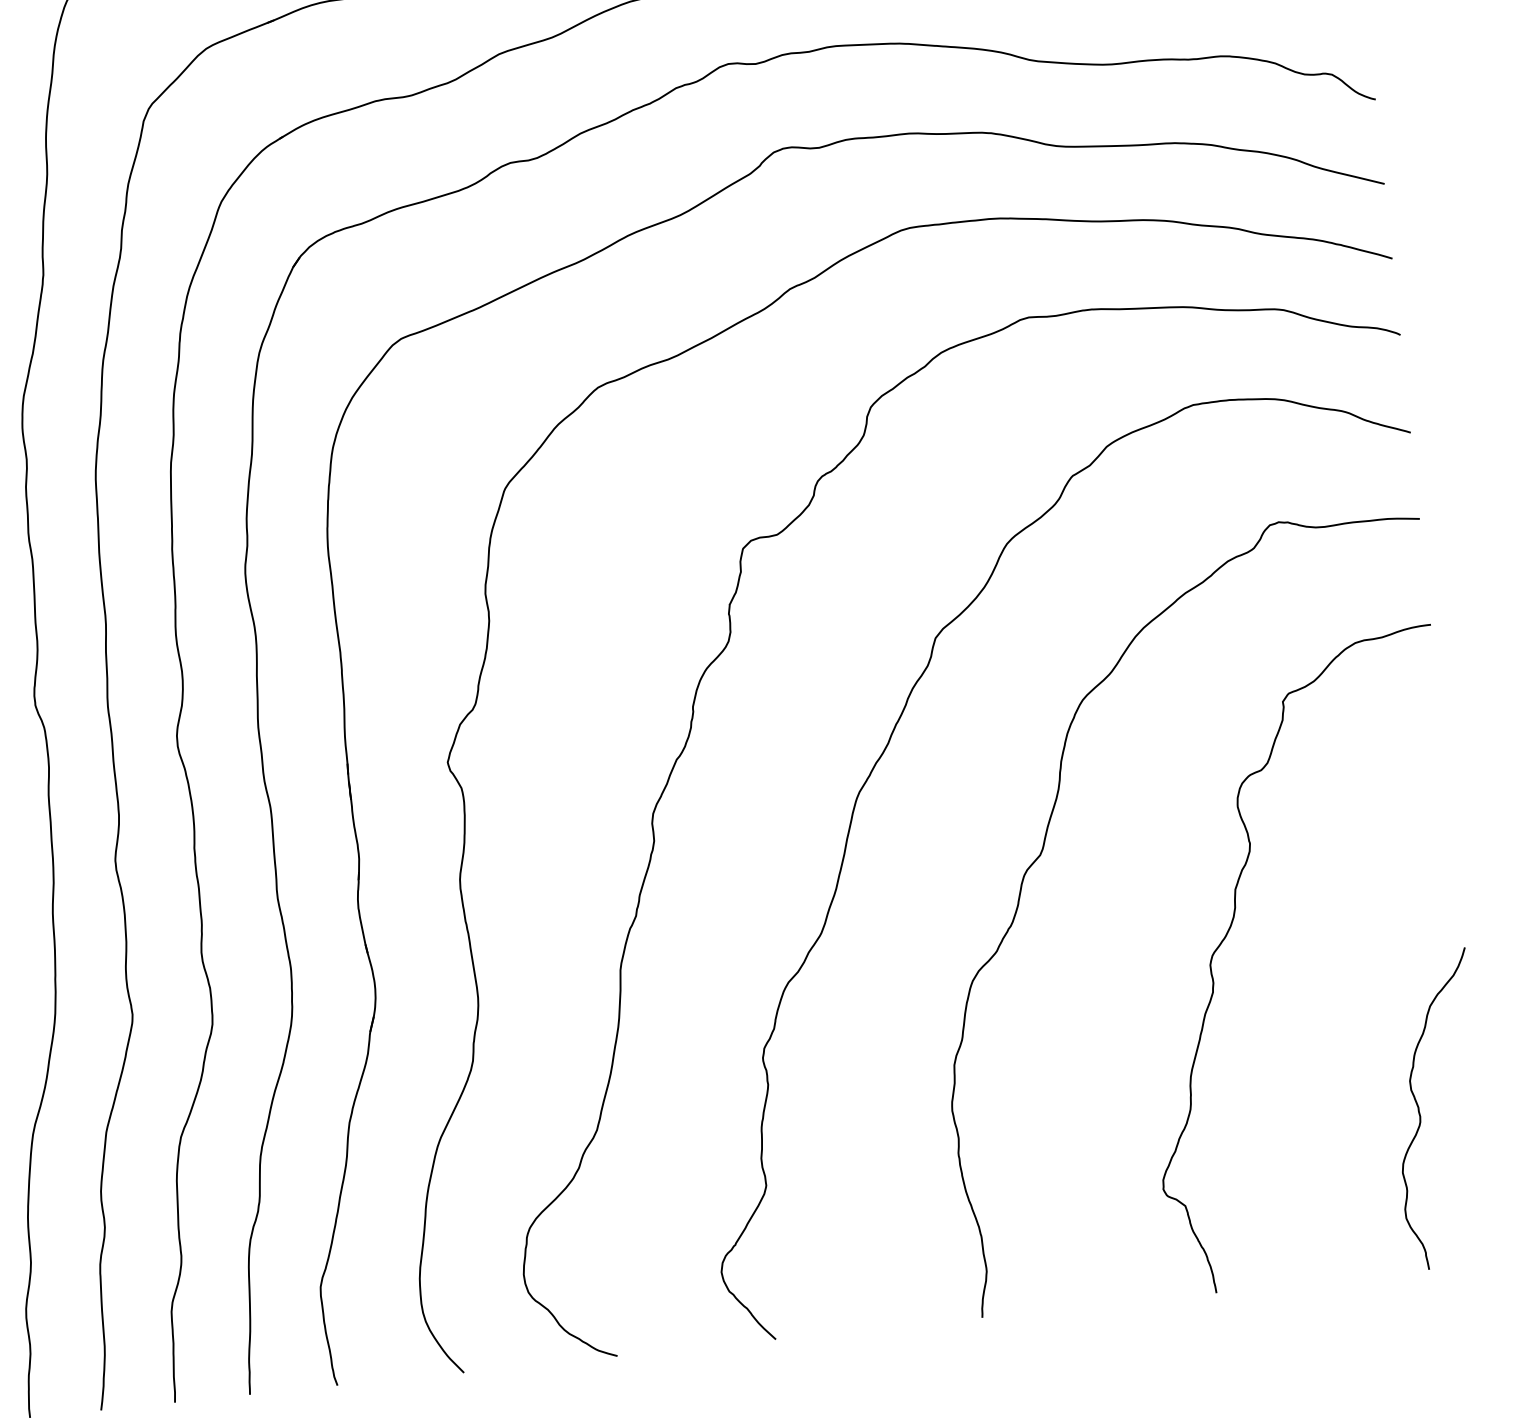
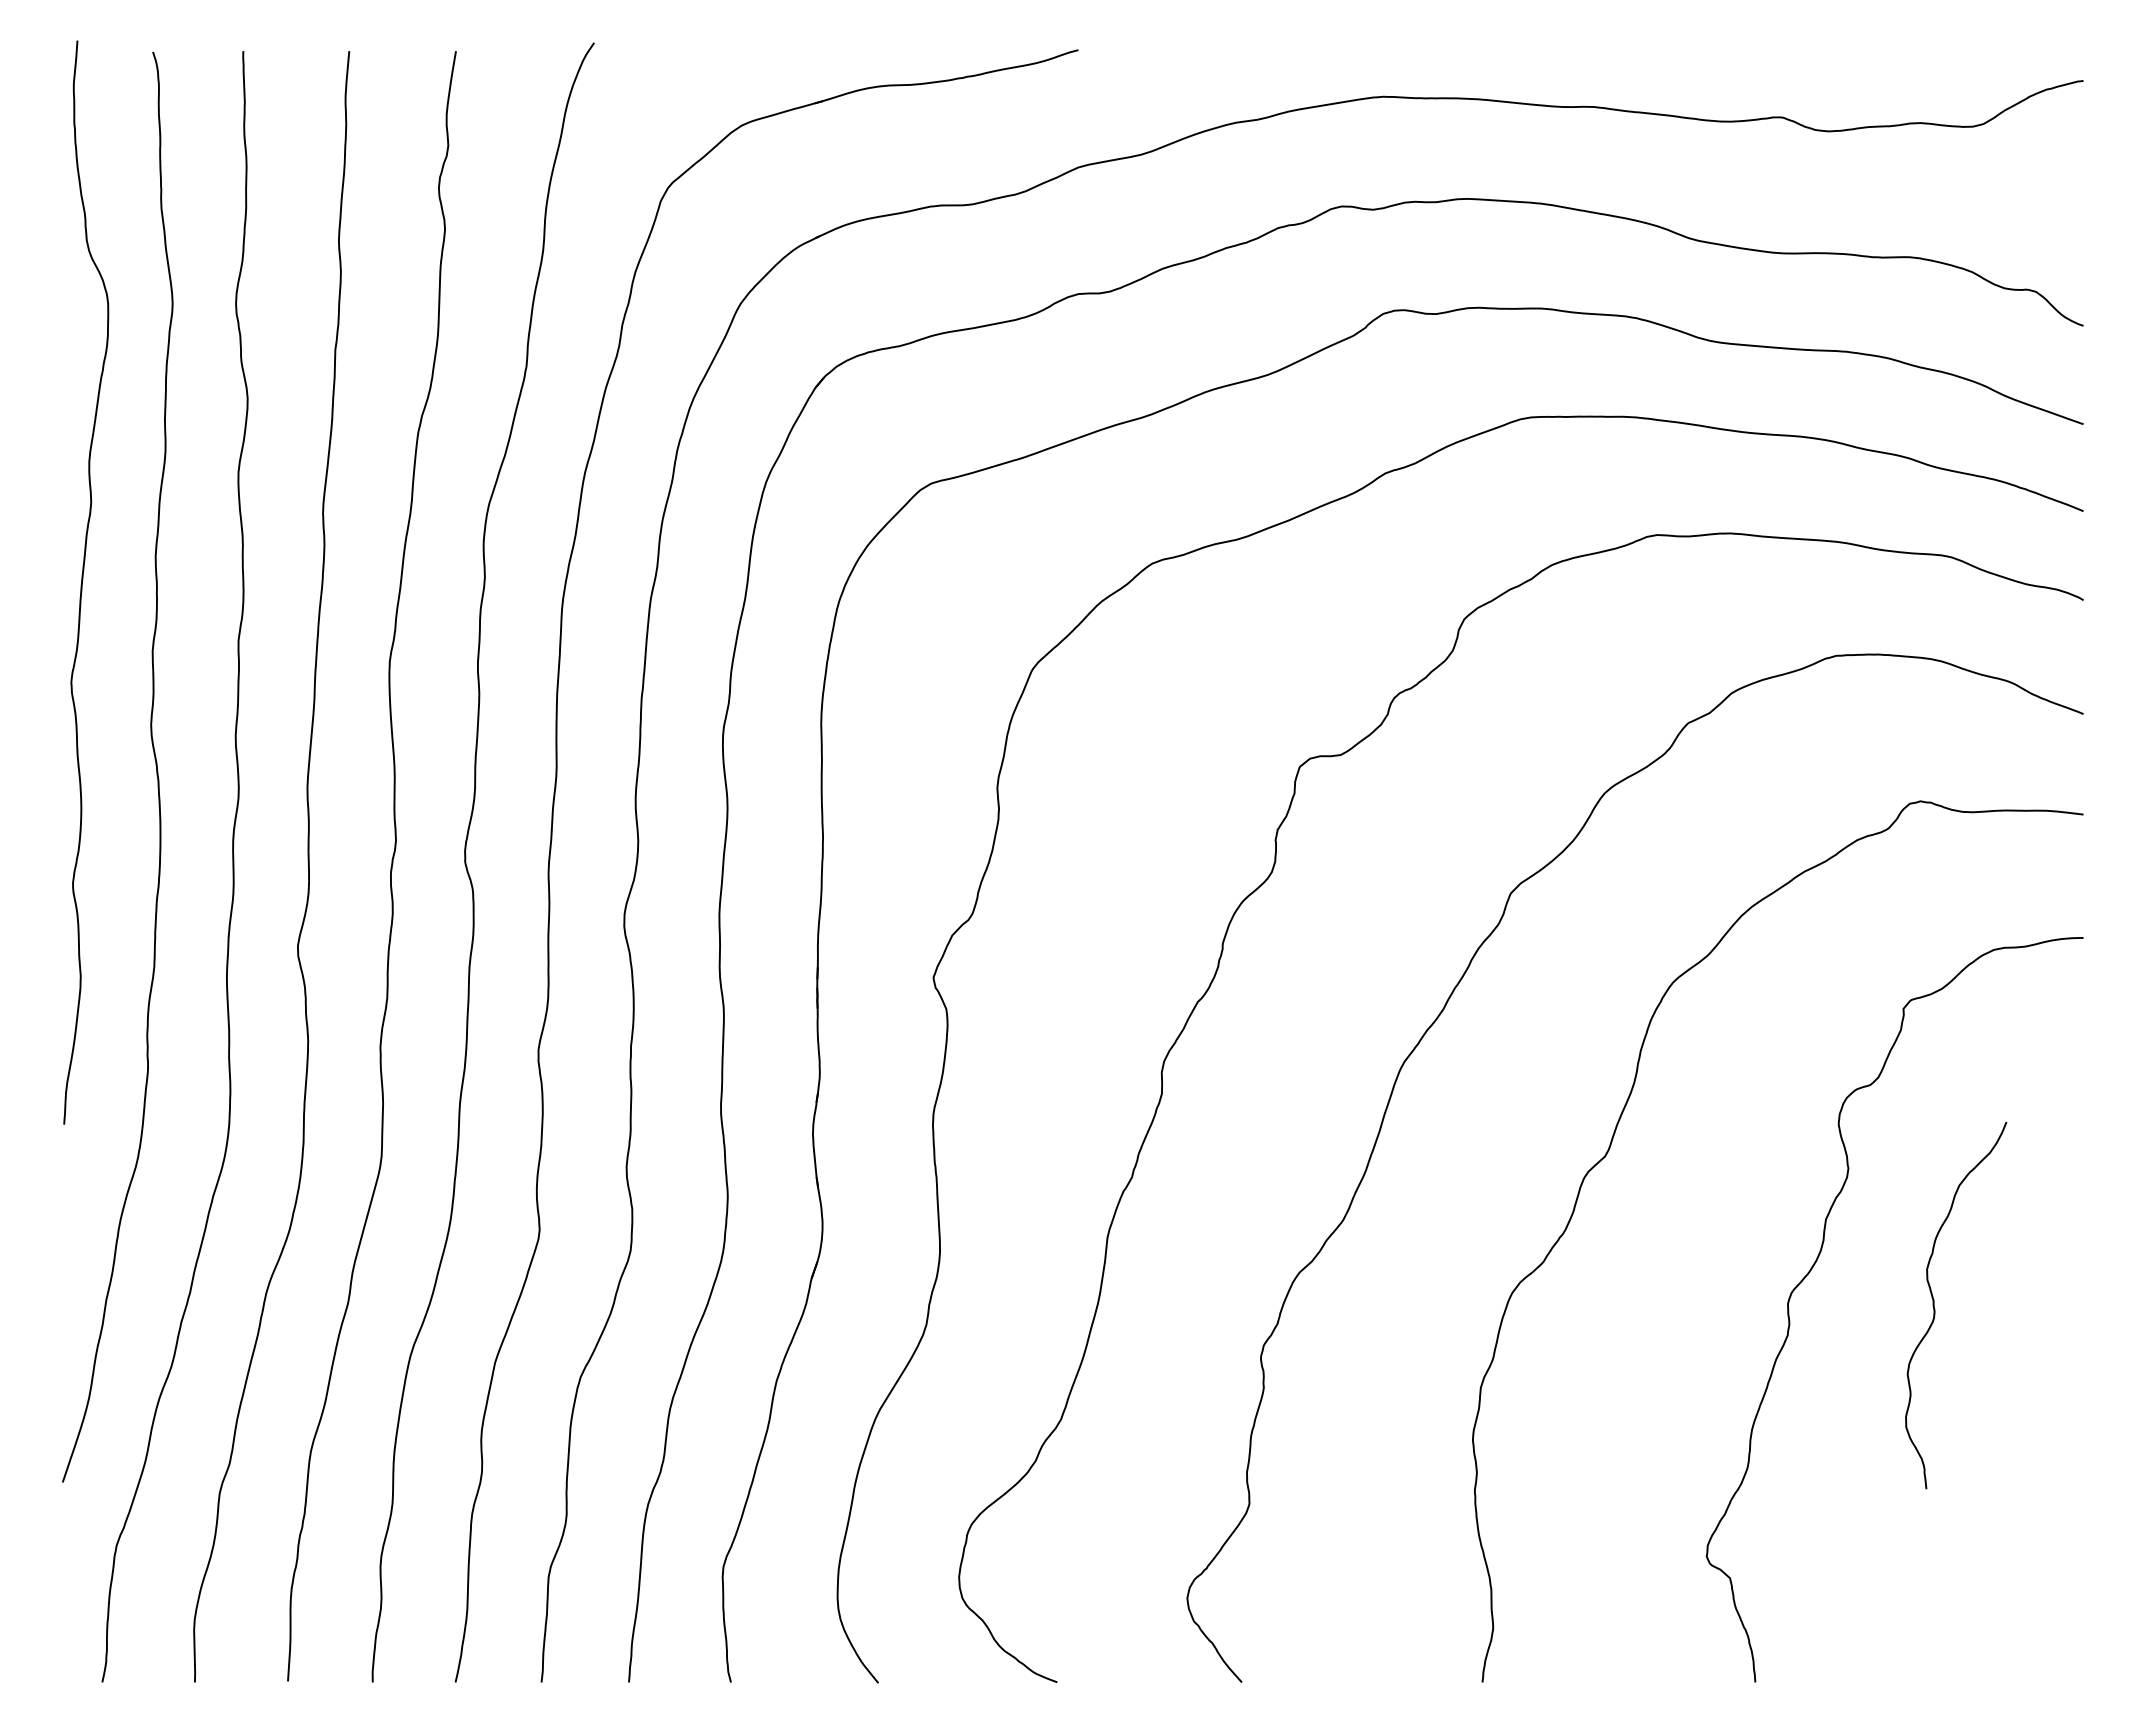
curve: (1420, 1114) -> (1935, 1309), moved

